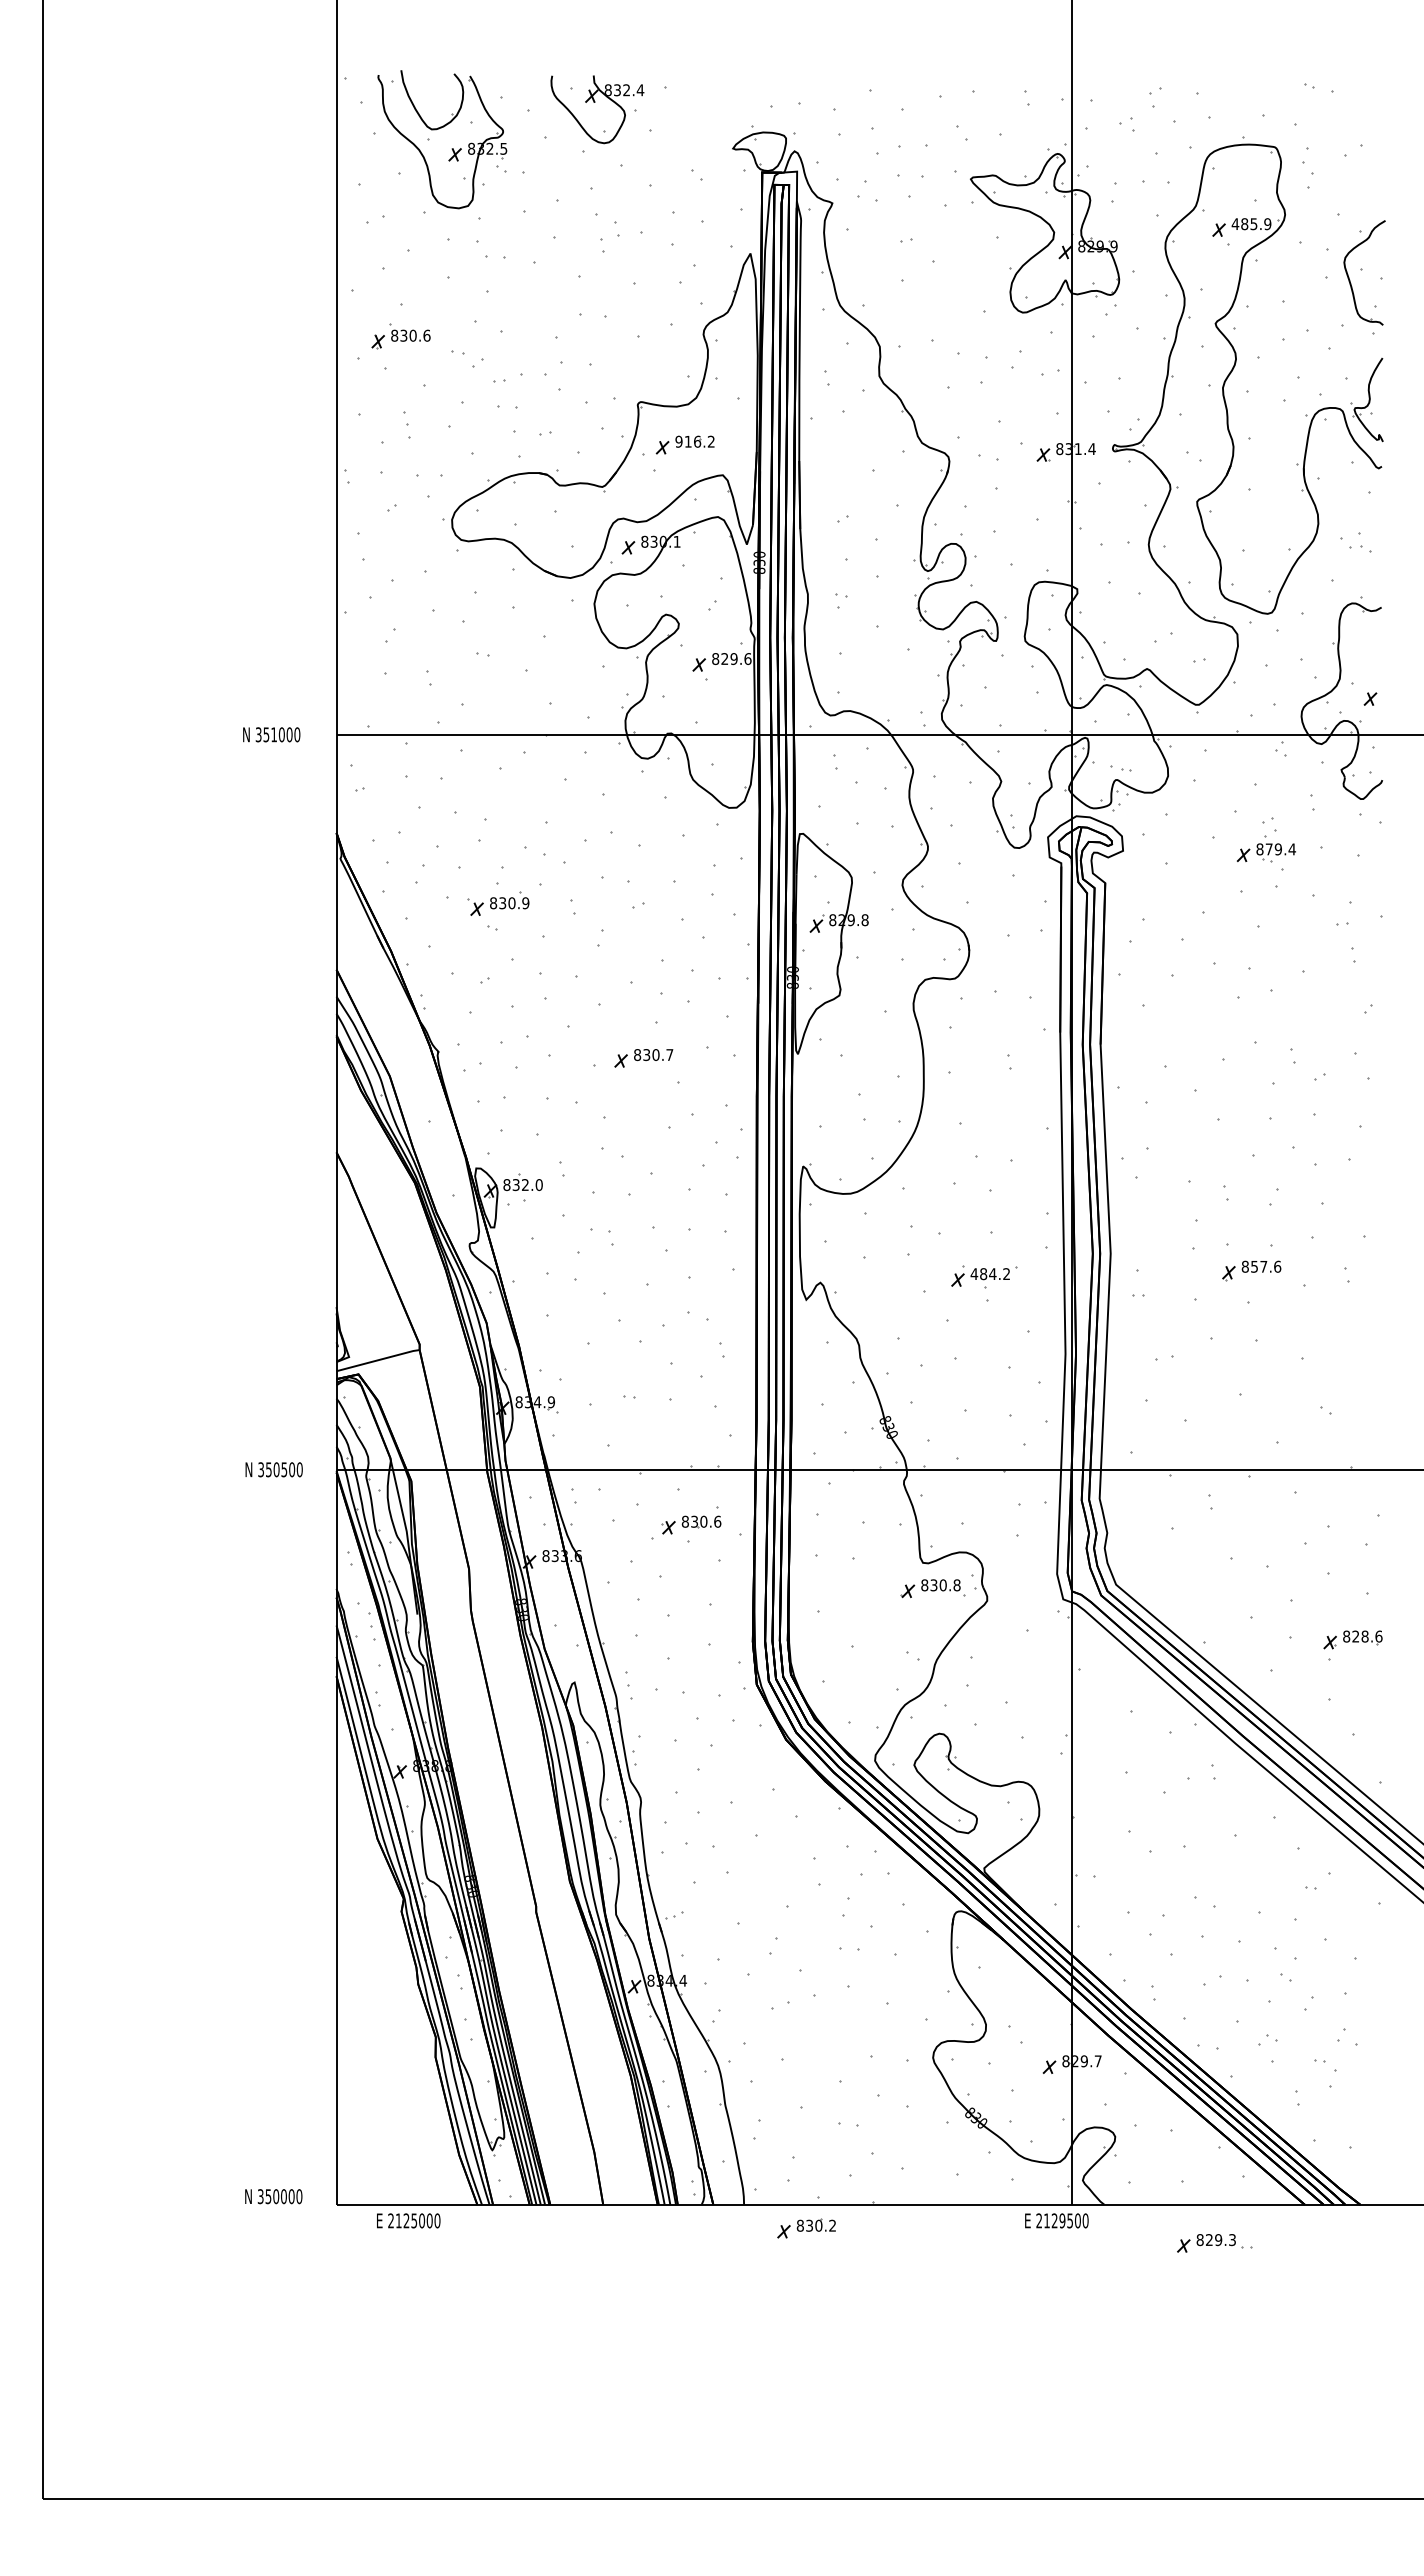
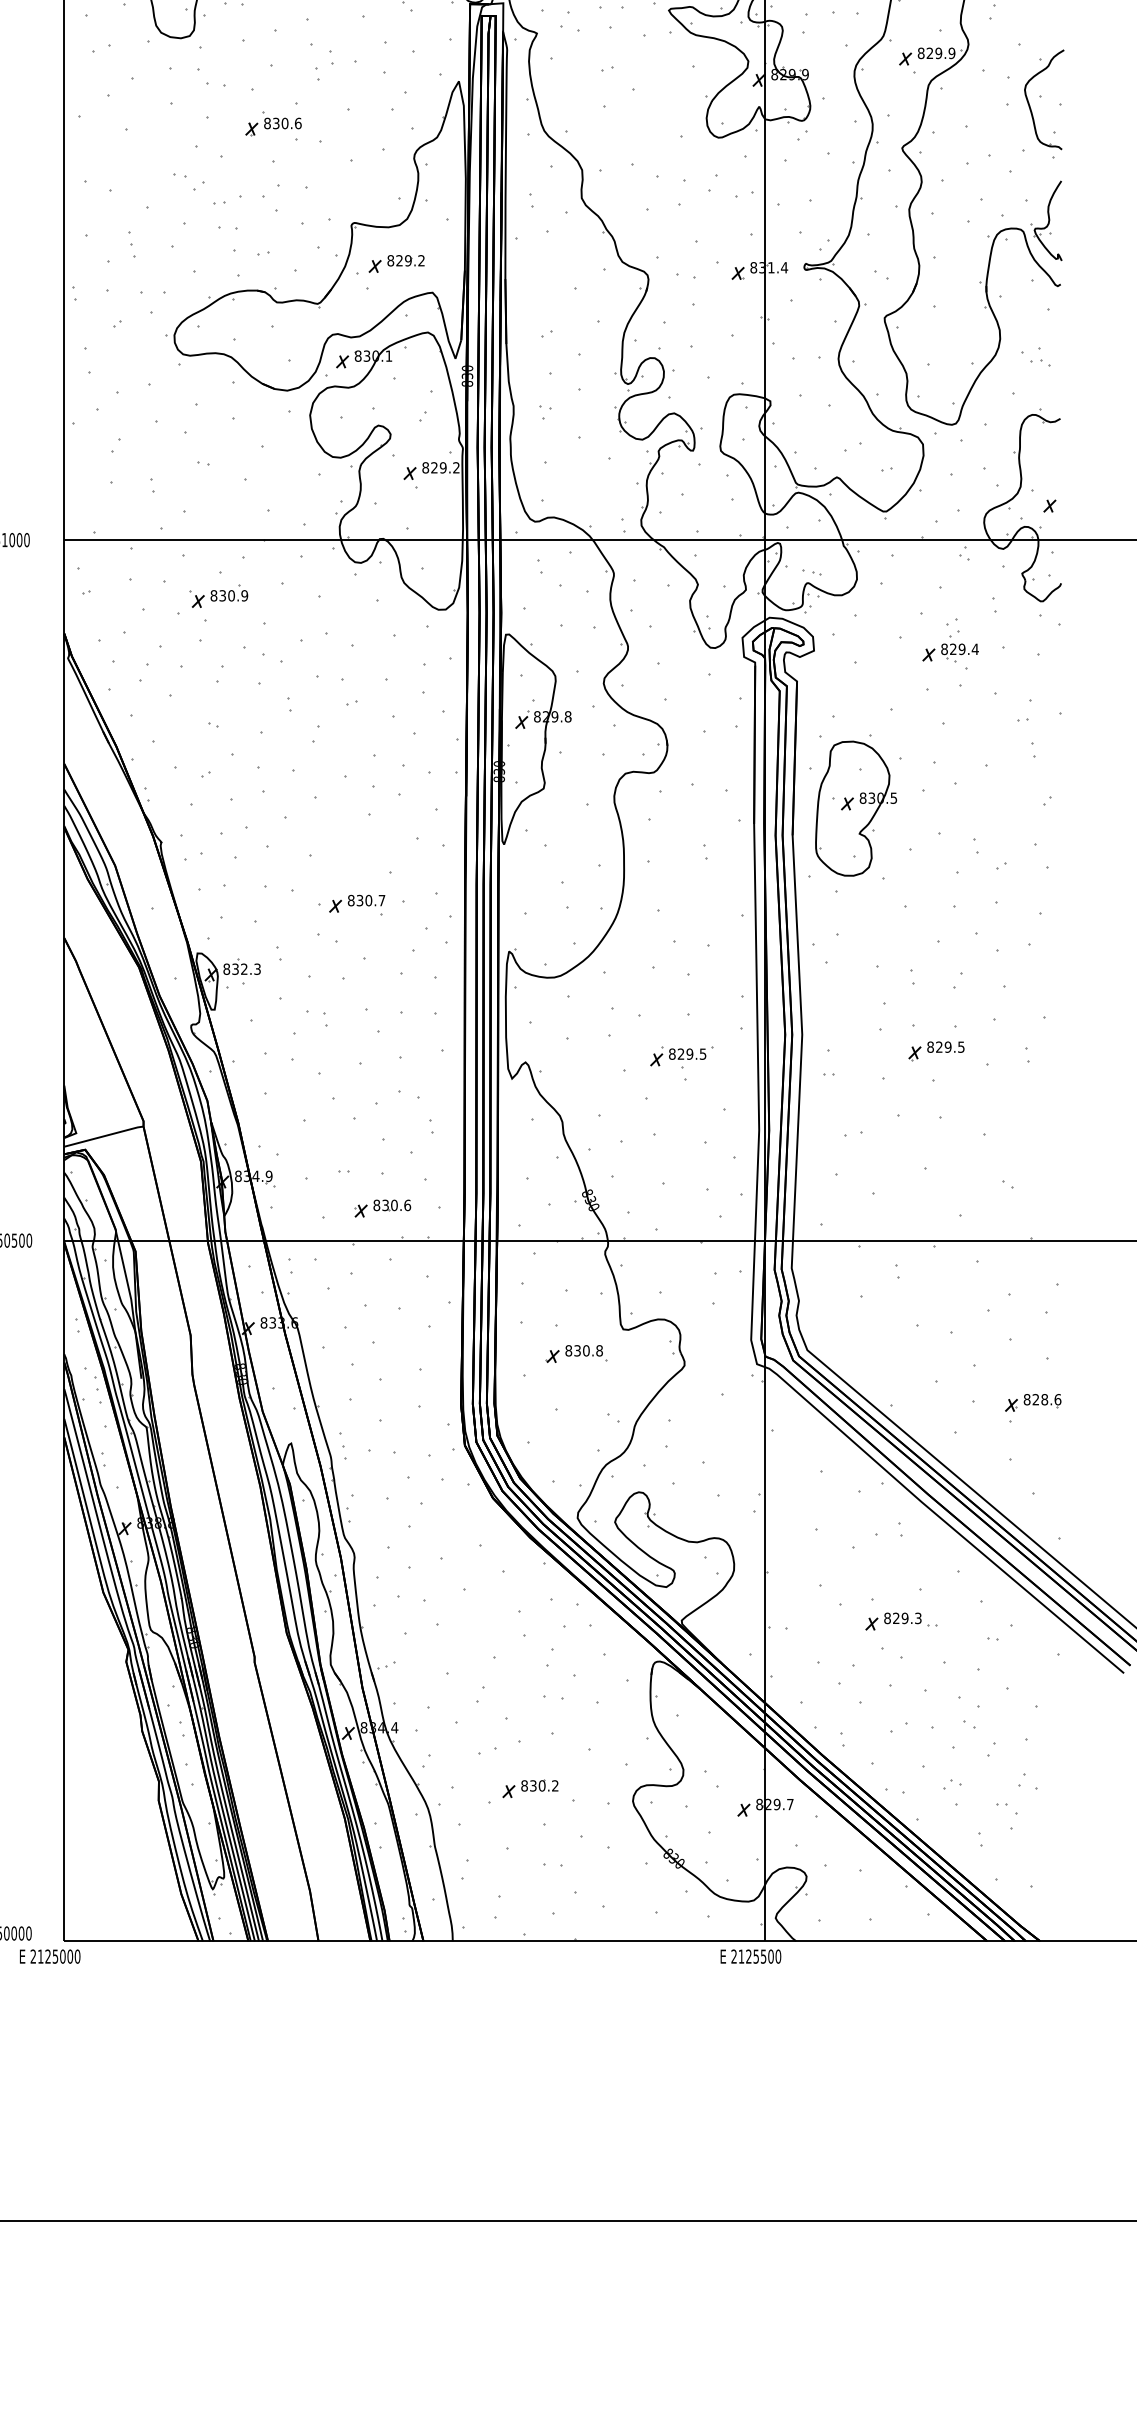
text: (1244, 224) -> (929, 53), 485.9 -> 829.9
part: (400, 336) -> (273, 124), moved
text: (688, 441) -> (399, 260), 916.2 -> 829.2
text: (747, 658) -> (456, 467), 829.6 -> 829.2
text: (1268, 849) -> (952, 649), 879.4 -> 829.4
part: (498, 903) -> (218, 596), moved
part: (1167, 1016) -> (856, 808), added
part: (643, 1058) -> (356, 903), moved
text: (538, 1184) -> (256, 968), 832.0 -> 832.3
text: (1266, 1266) -> (950, 1046), 857.6 -> 829.5
text: (989, 1274) -> (686, 1054), 484.2 -> 829.5
part: (691, 1524) -> (382, 1208), moved
part: (932, 1588) -> (576, 1353), moved
text: (408, 2220) -> (49, 1956), moved
text: (1062, 2220) -> (756, 1956), 2129500 -> 2125500
part: (806, 2228) -> (530, 1788), moved
part: (1214, 2243) -> (901, 1621), moved

